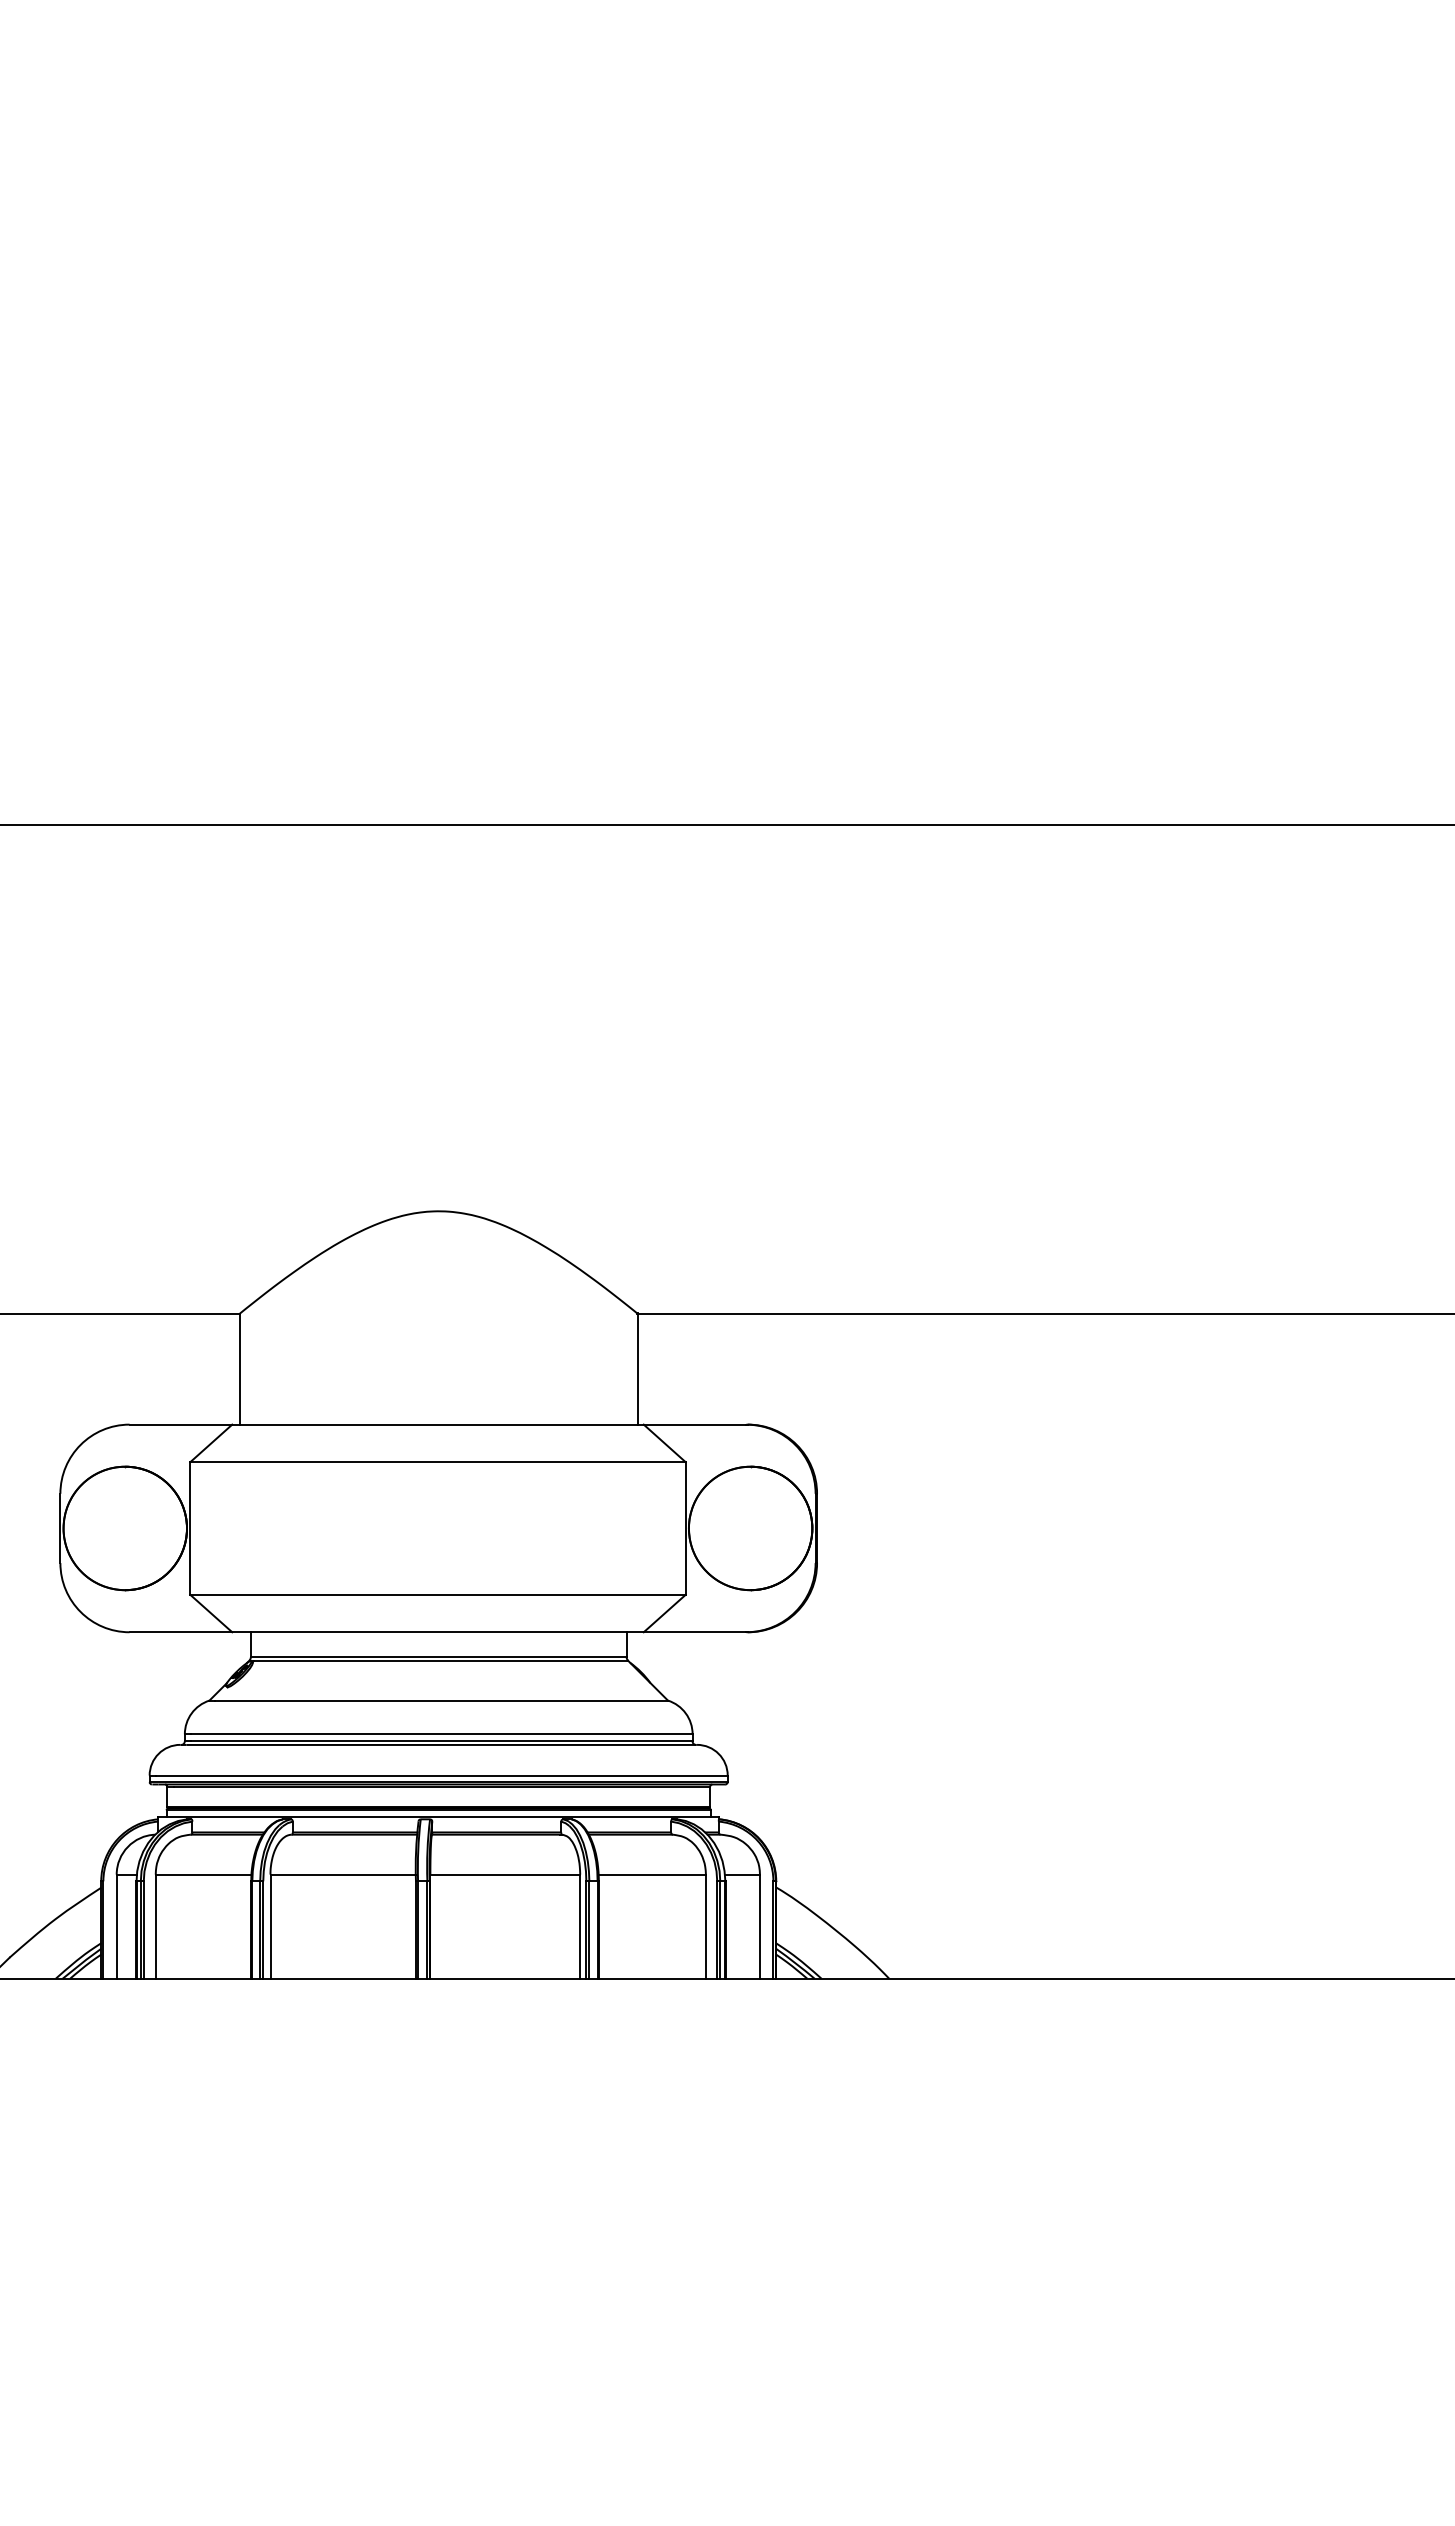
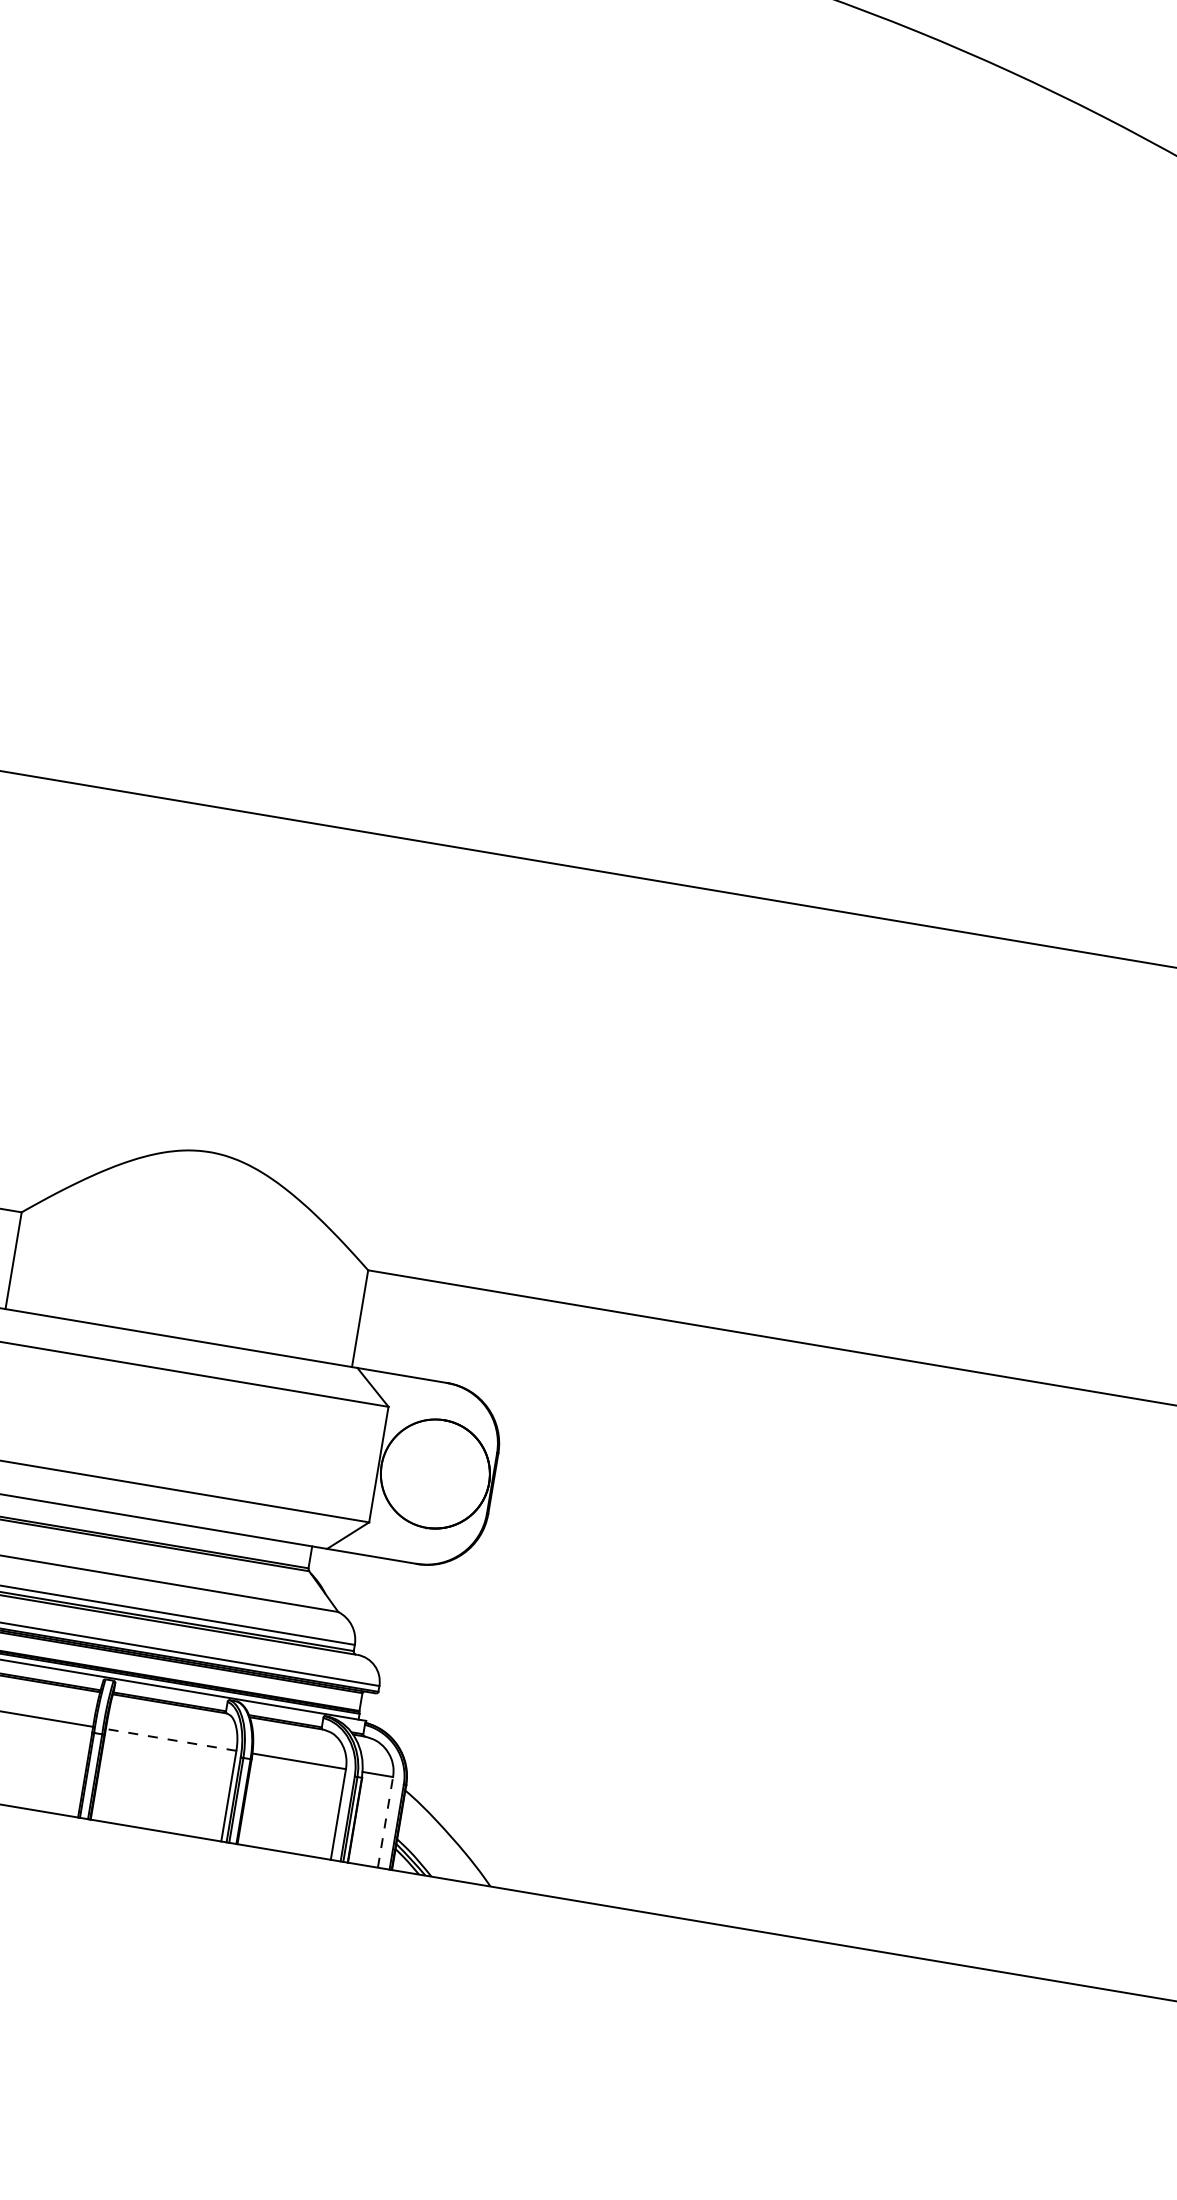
line: (505, 1874) -> (171, 1739), solid -> dashed
line: (759, 1926) -> (385, 1822), solid -> dashed

